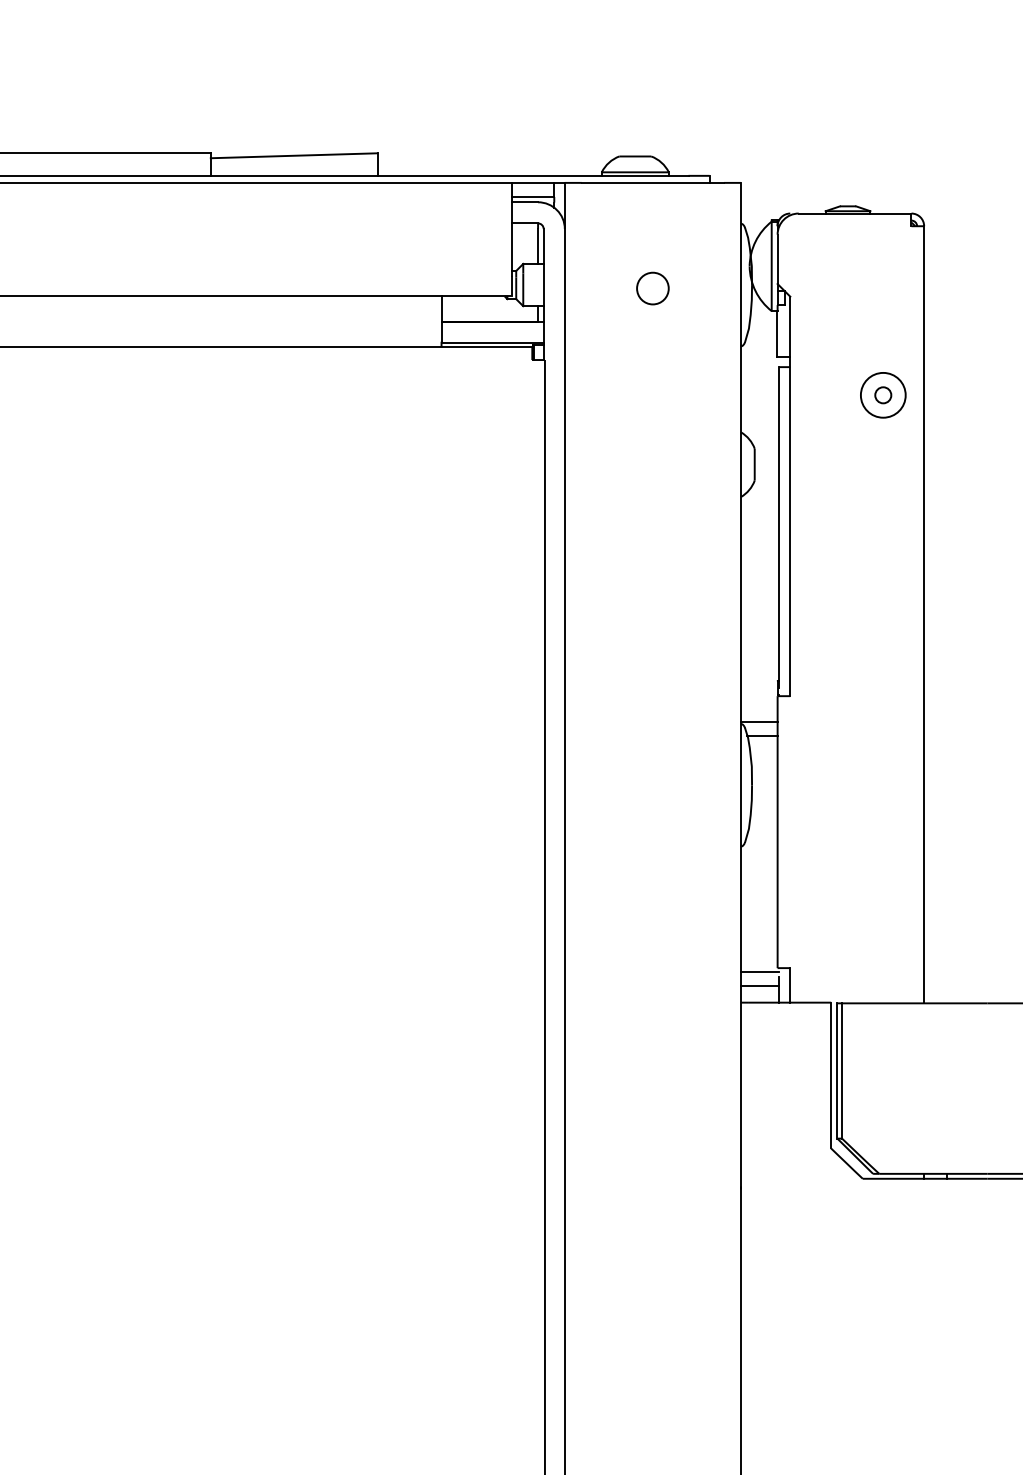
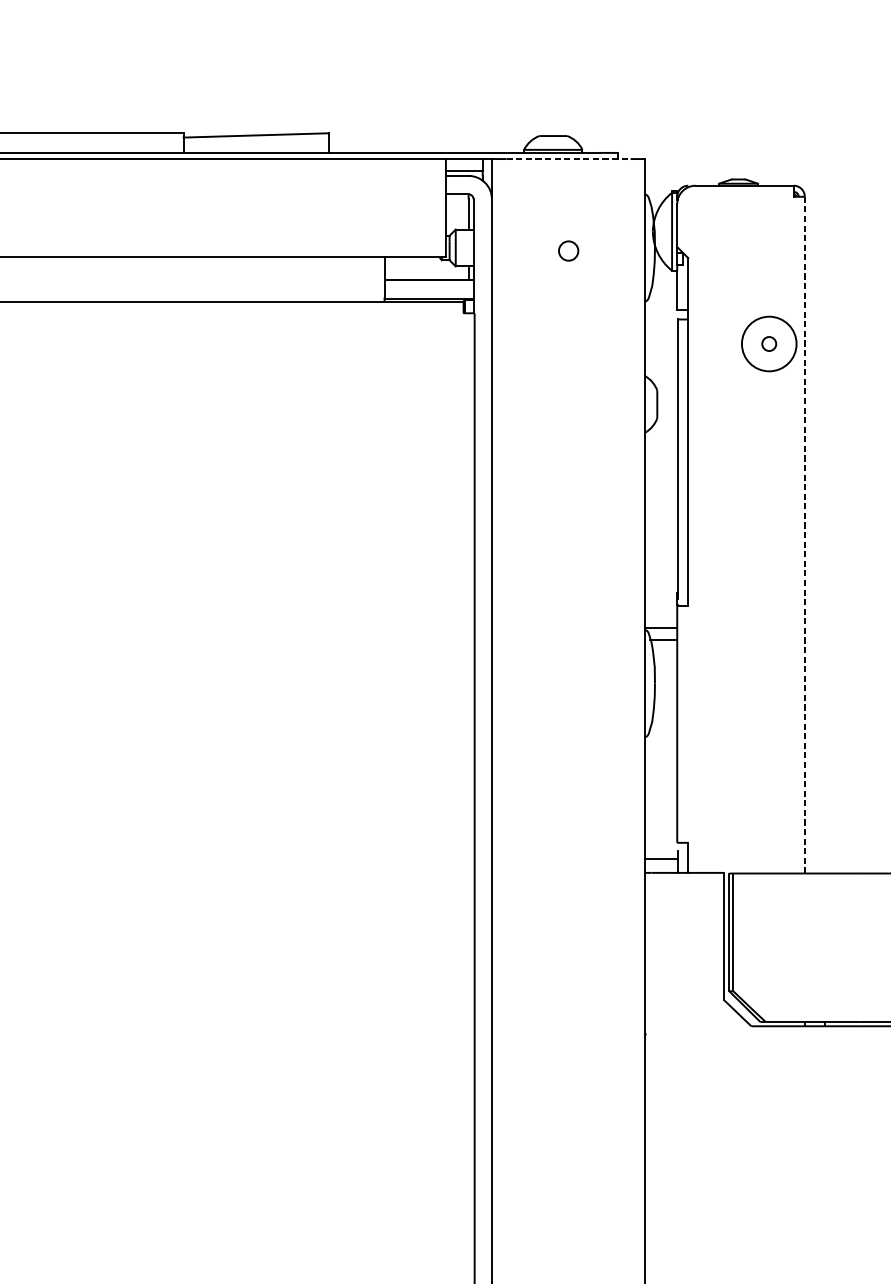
line: (653, 182) -> (569, 158), solid -> dashed
circle: (652, 288) -> (568, 251), size x0.7
circle: (882, 394) -> (768, 343), size x1.4
line: (924, 614) -> (805, 534), solid -> dashed
line: (759, 972) -> (661, 846), removed

